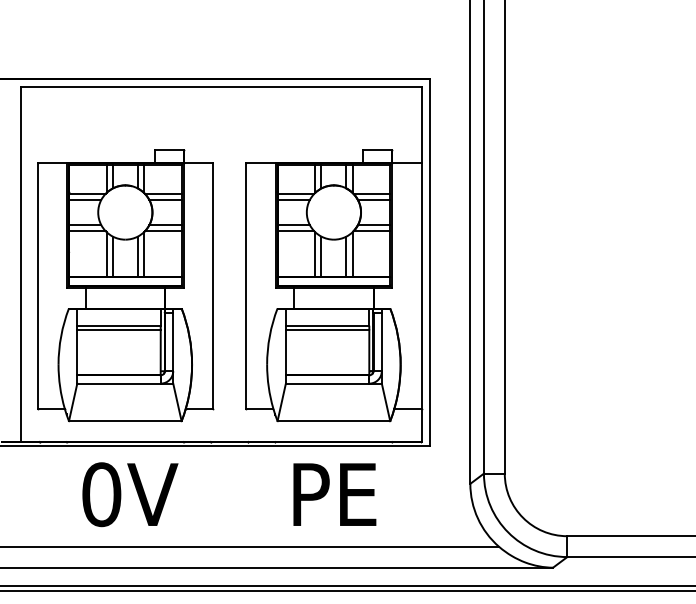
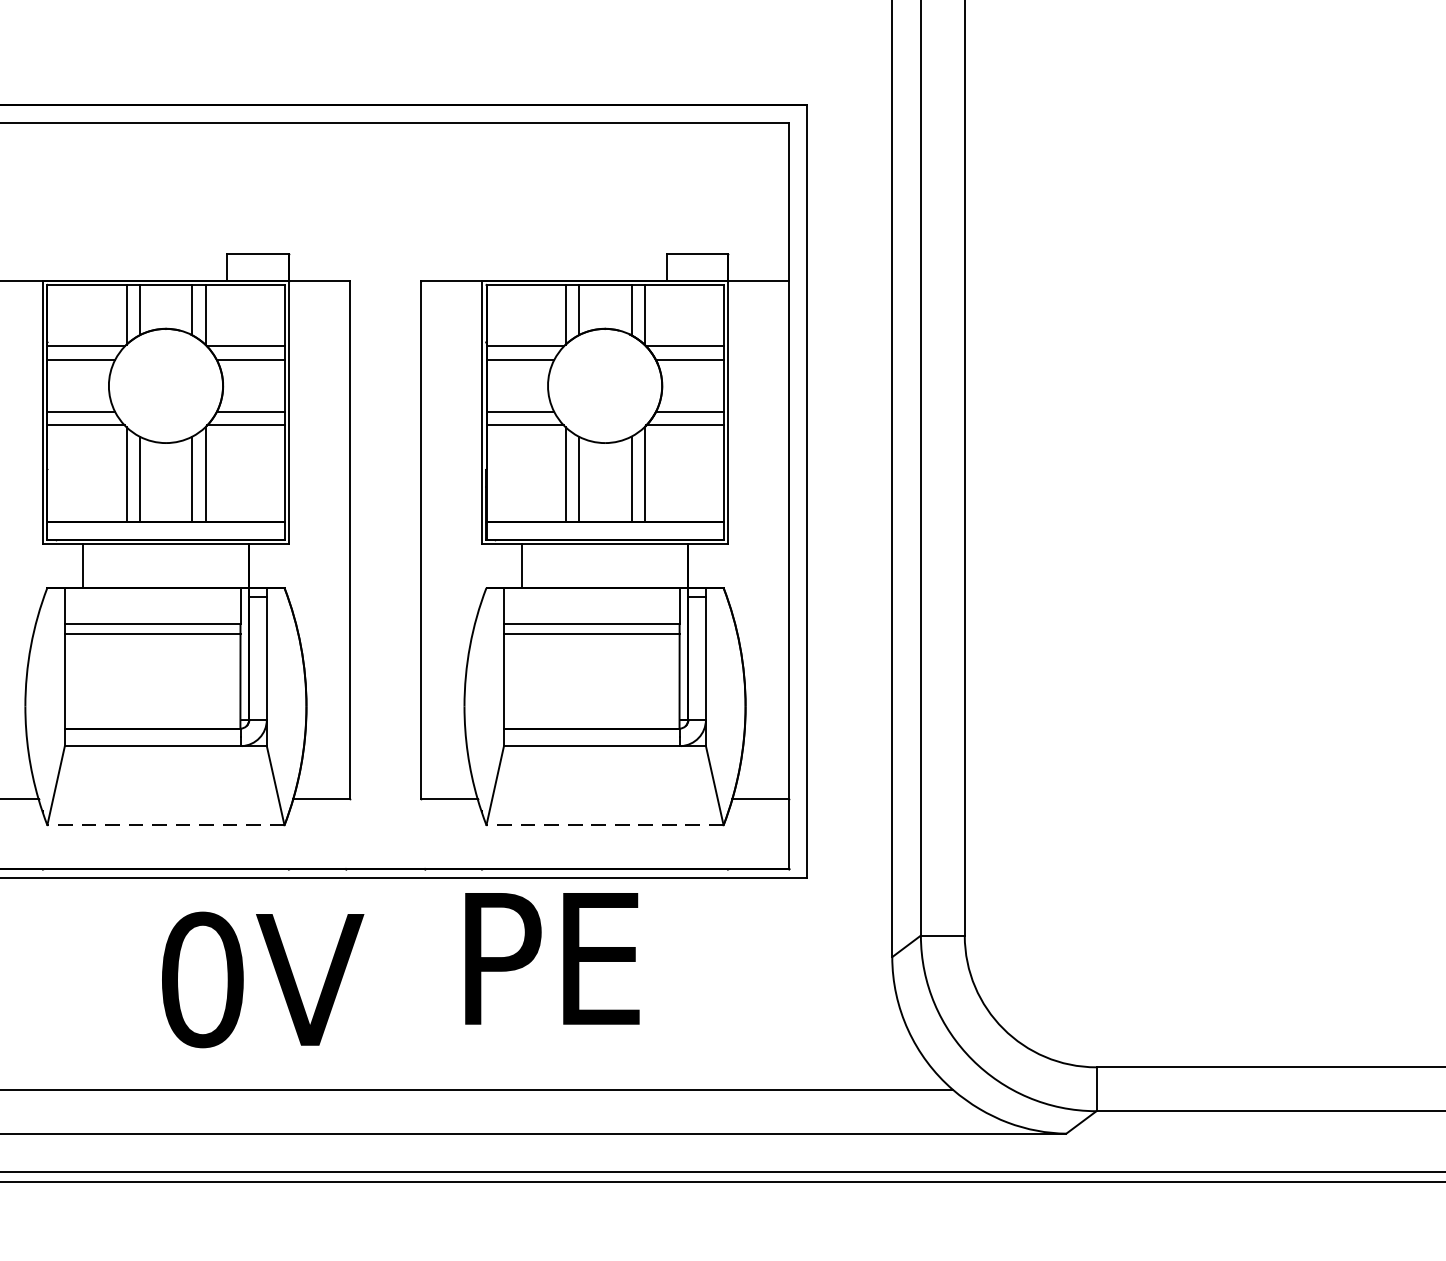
line: (124, 421) -> (164, 825), solid -> dashed
line: (333, 421) -> (604, 825), solid -> dashed
text: (130, 494) -> (263, 979), moved
text: (334, 494) -> (551, 958), moved

